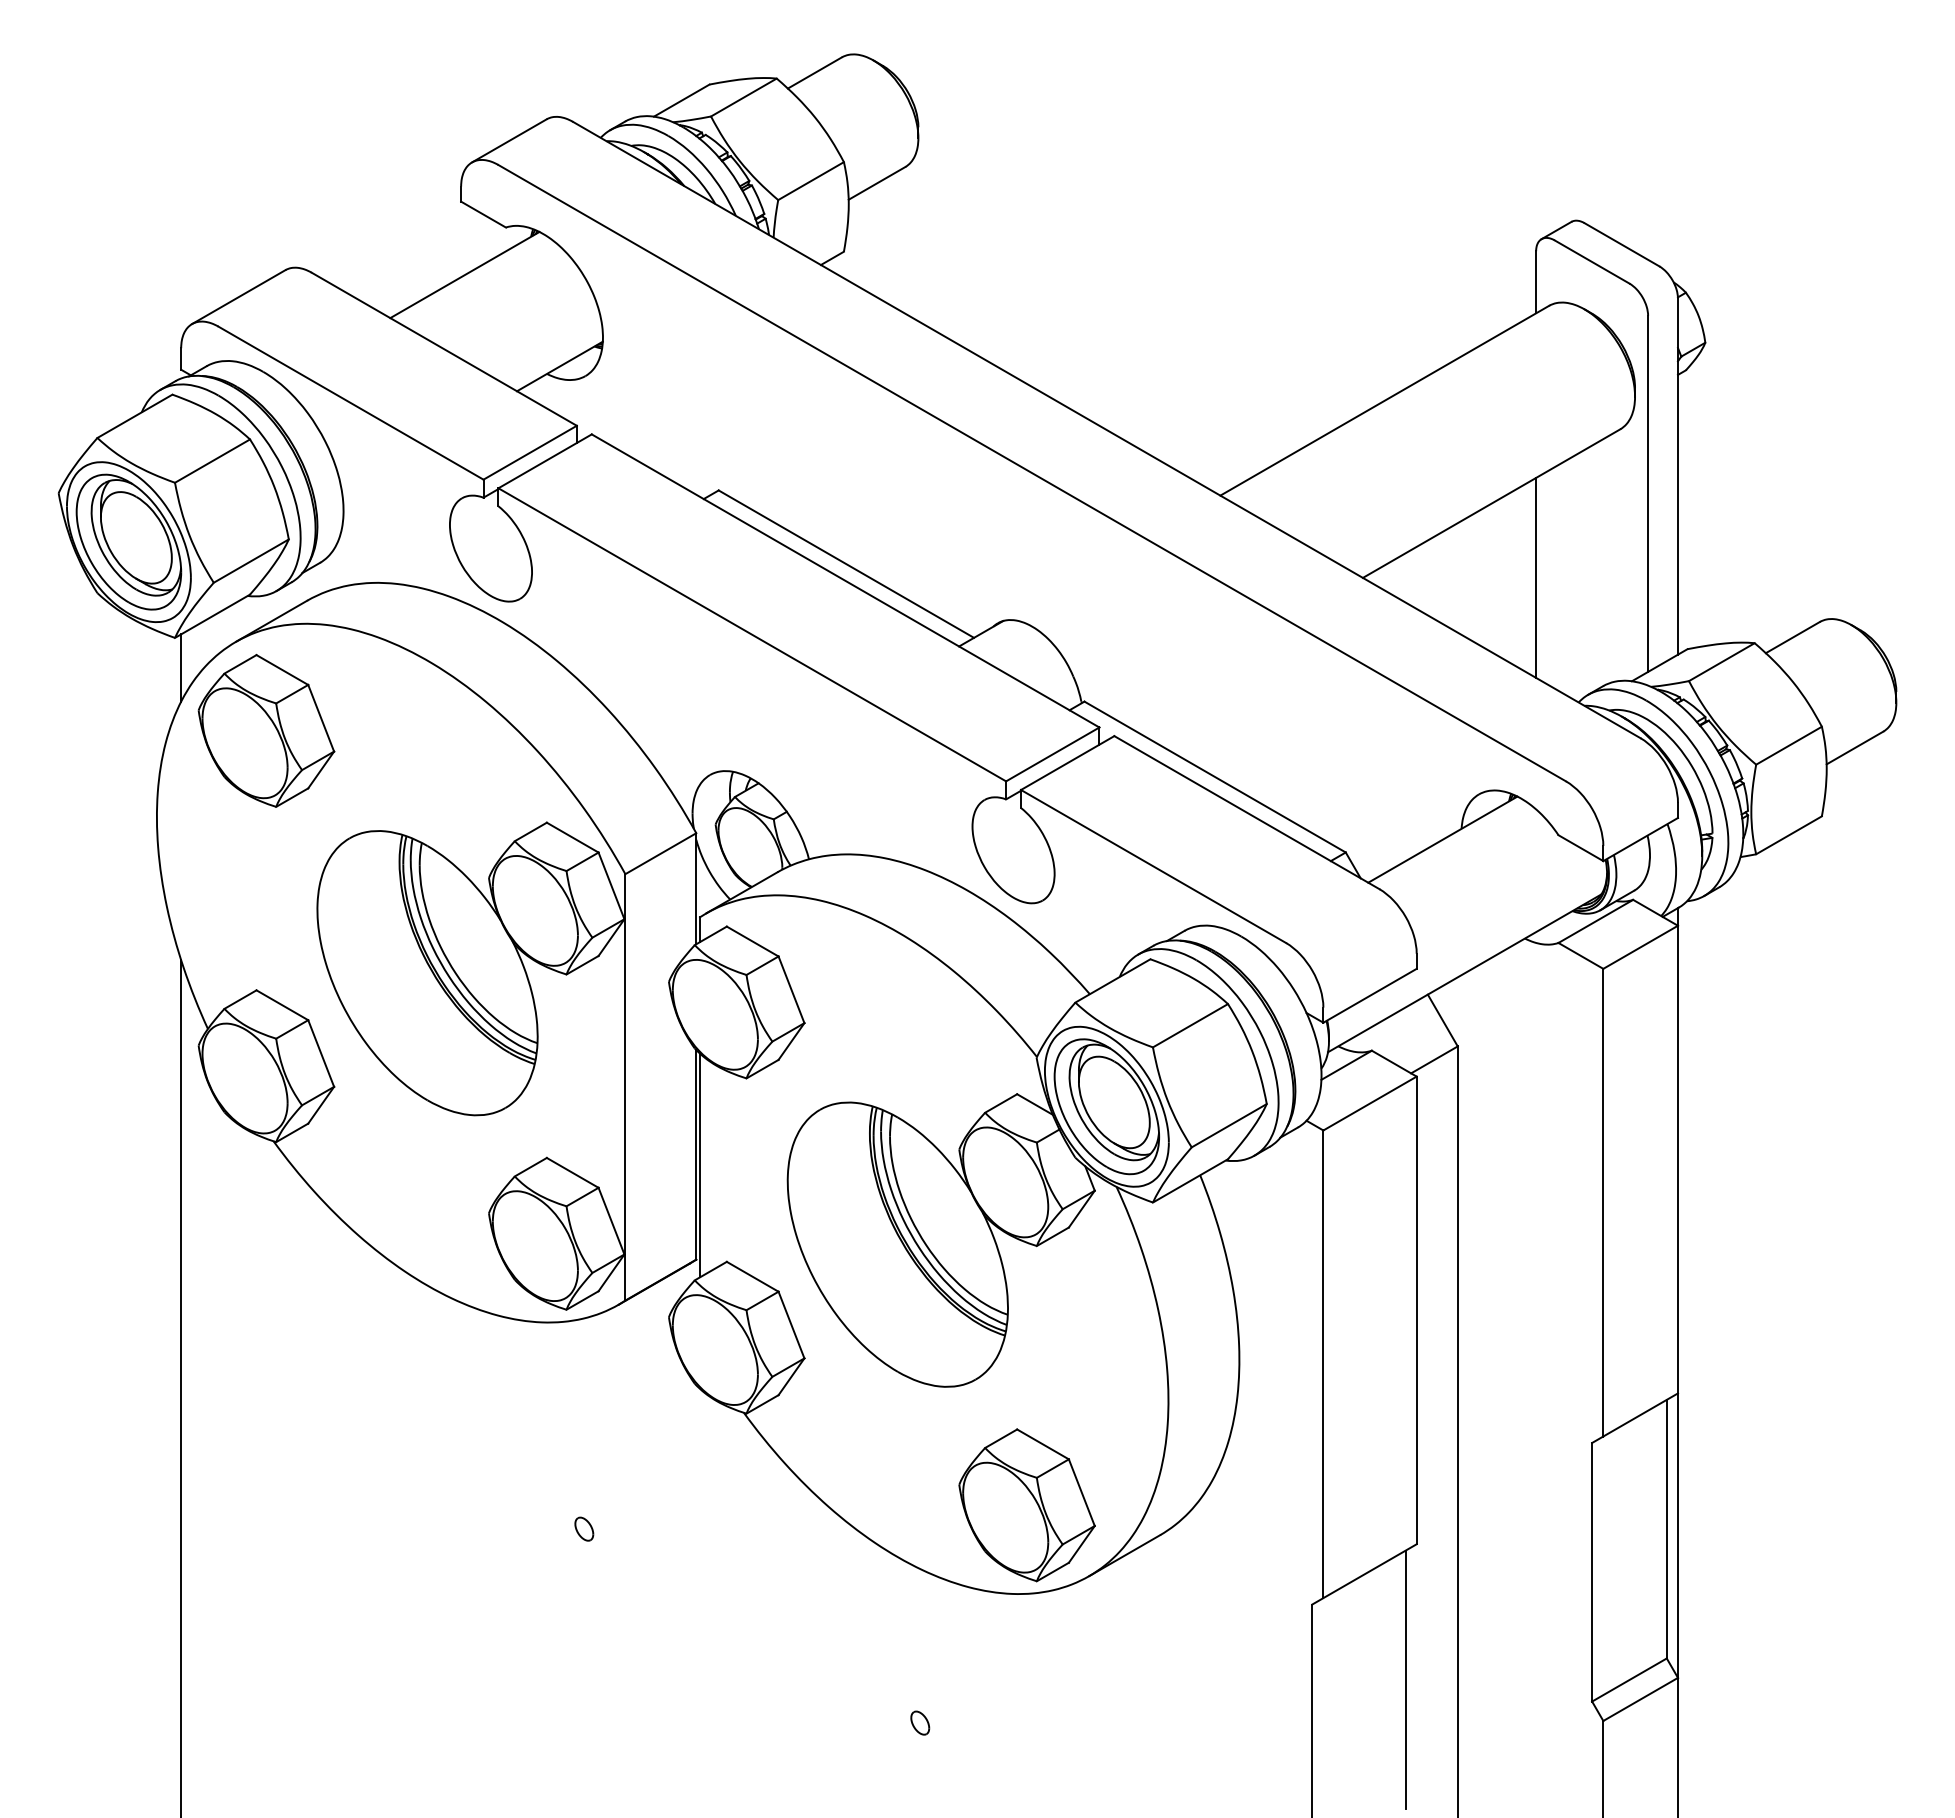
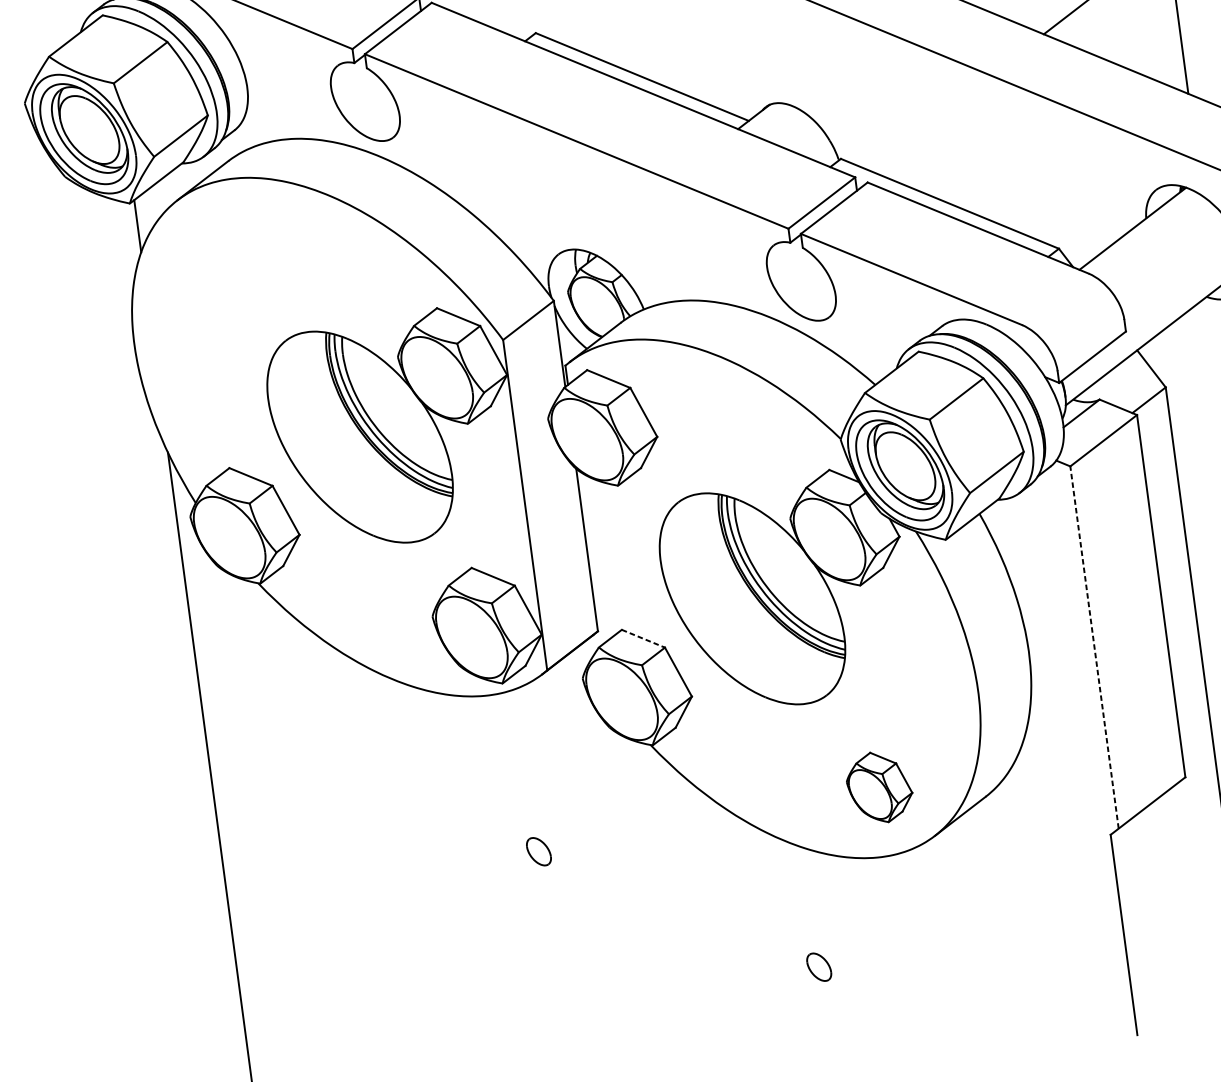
part: (266, 730) -> (210, 265), removed
line: (700, 1165) -> (591, 557), removed
line: (752, 1276) -> (643, 638), solid -> dashed
line: (1323, 1364) -> (1094, 647), solid -> dashed
part: (1026, 1505) -> (879, 787), size x0.6
part: (584, 1528) -> (539, 851), size x1.6
line: (1405, 1679) -> (1190, 883), removed
part: (920, 1722) -> (819, 966), size x1.6

